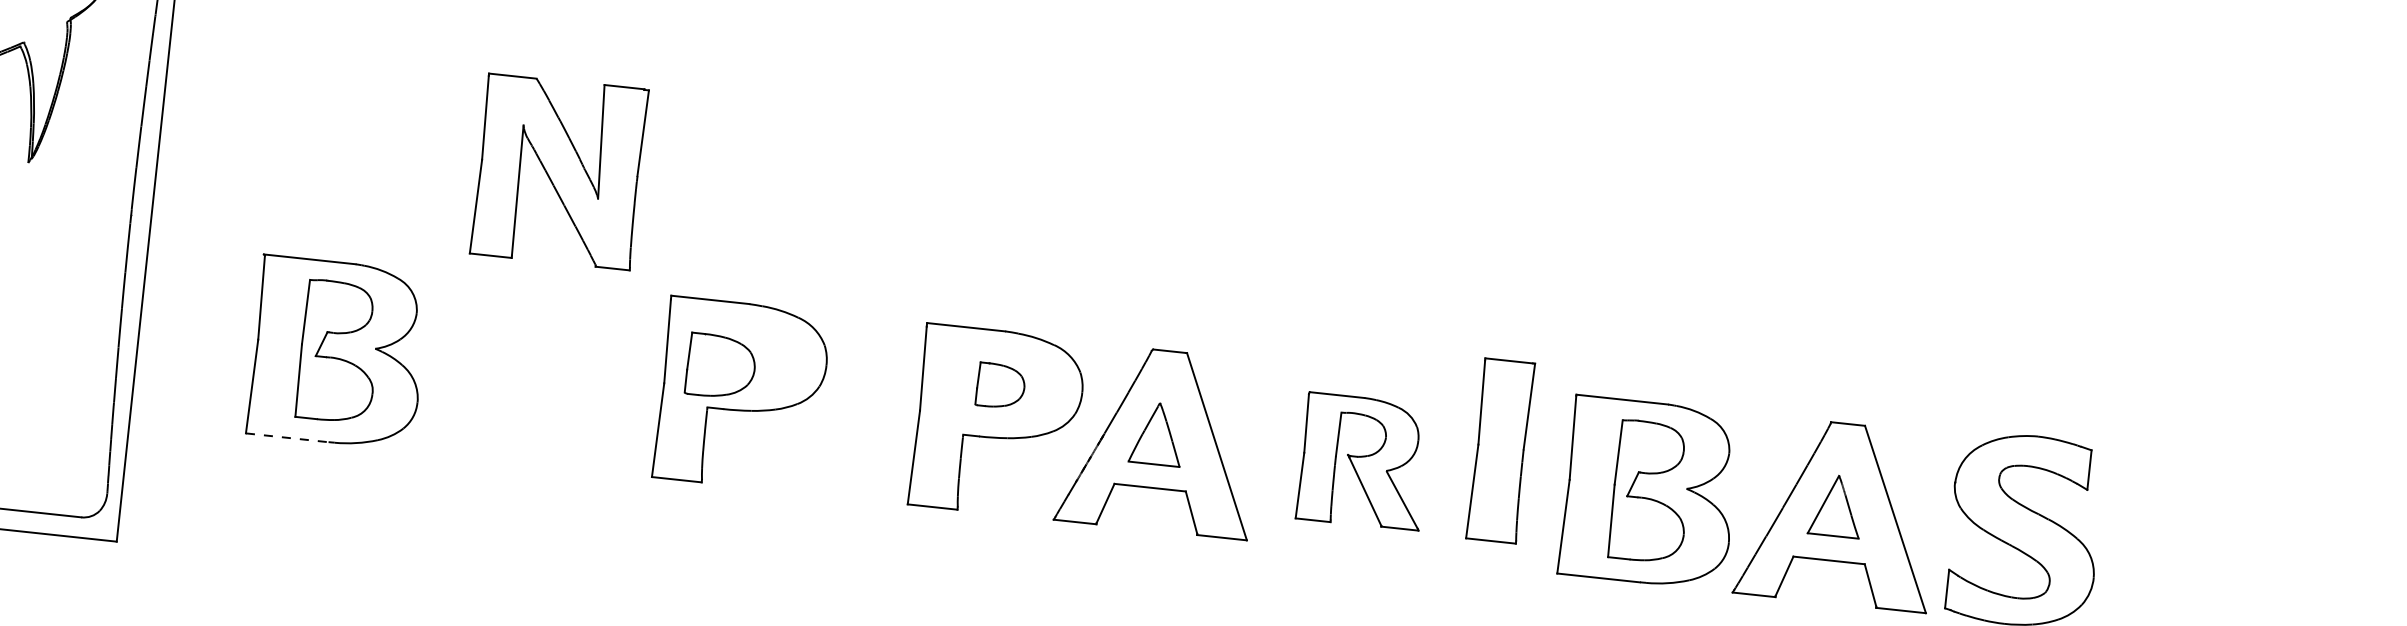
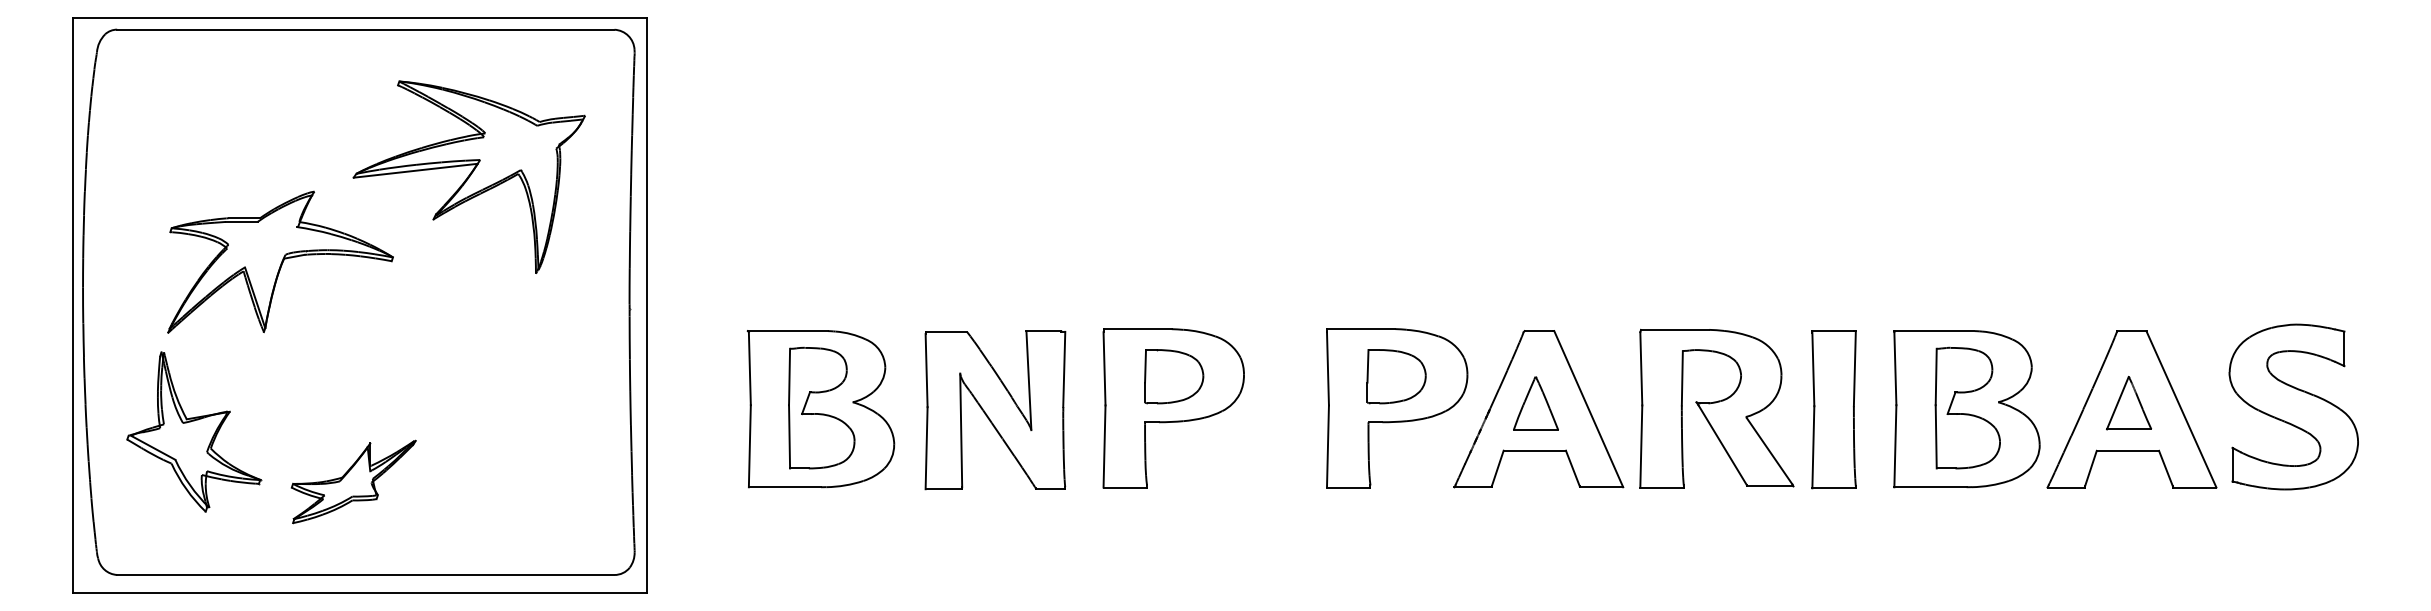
part: (559, 171) -> (995, 410), moved
part: (721, 366) -> (1174, 376), moved
part: (1000, 385) -> (1396, 376), size x1.43
line: (287, 438) -> (785, 487), dashed -> solid
part: (1499, 450) -> (1833, 409), moved
part: (1363, 461) -> (1716, 408), size x1.43

